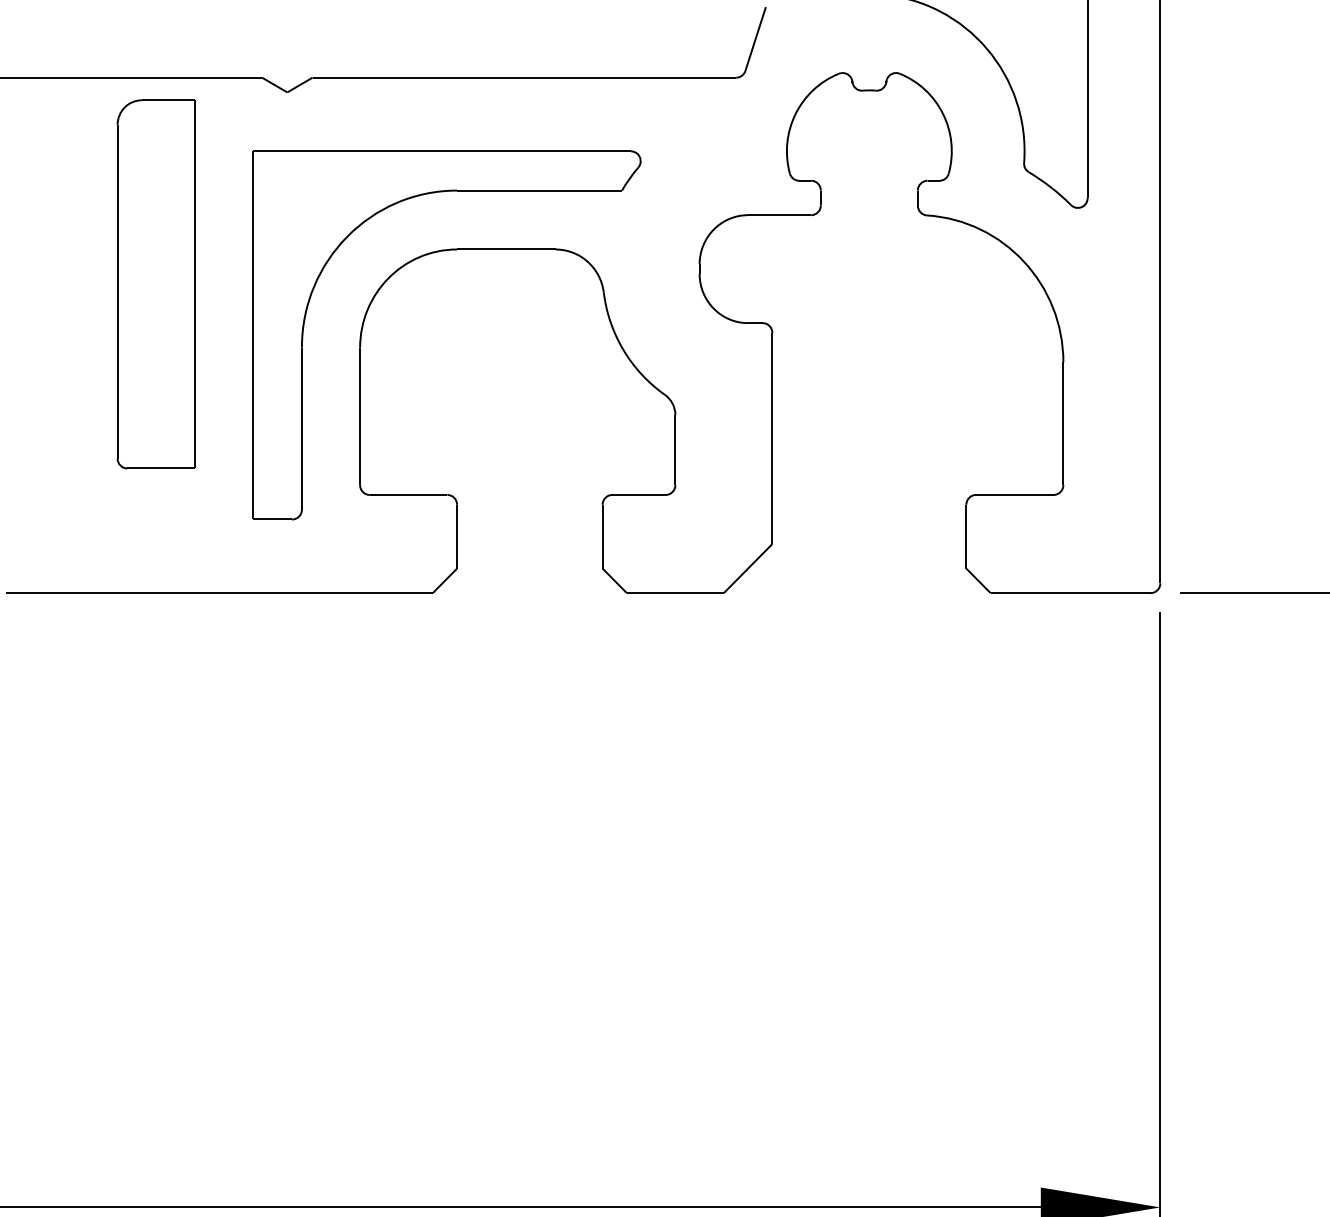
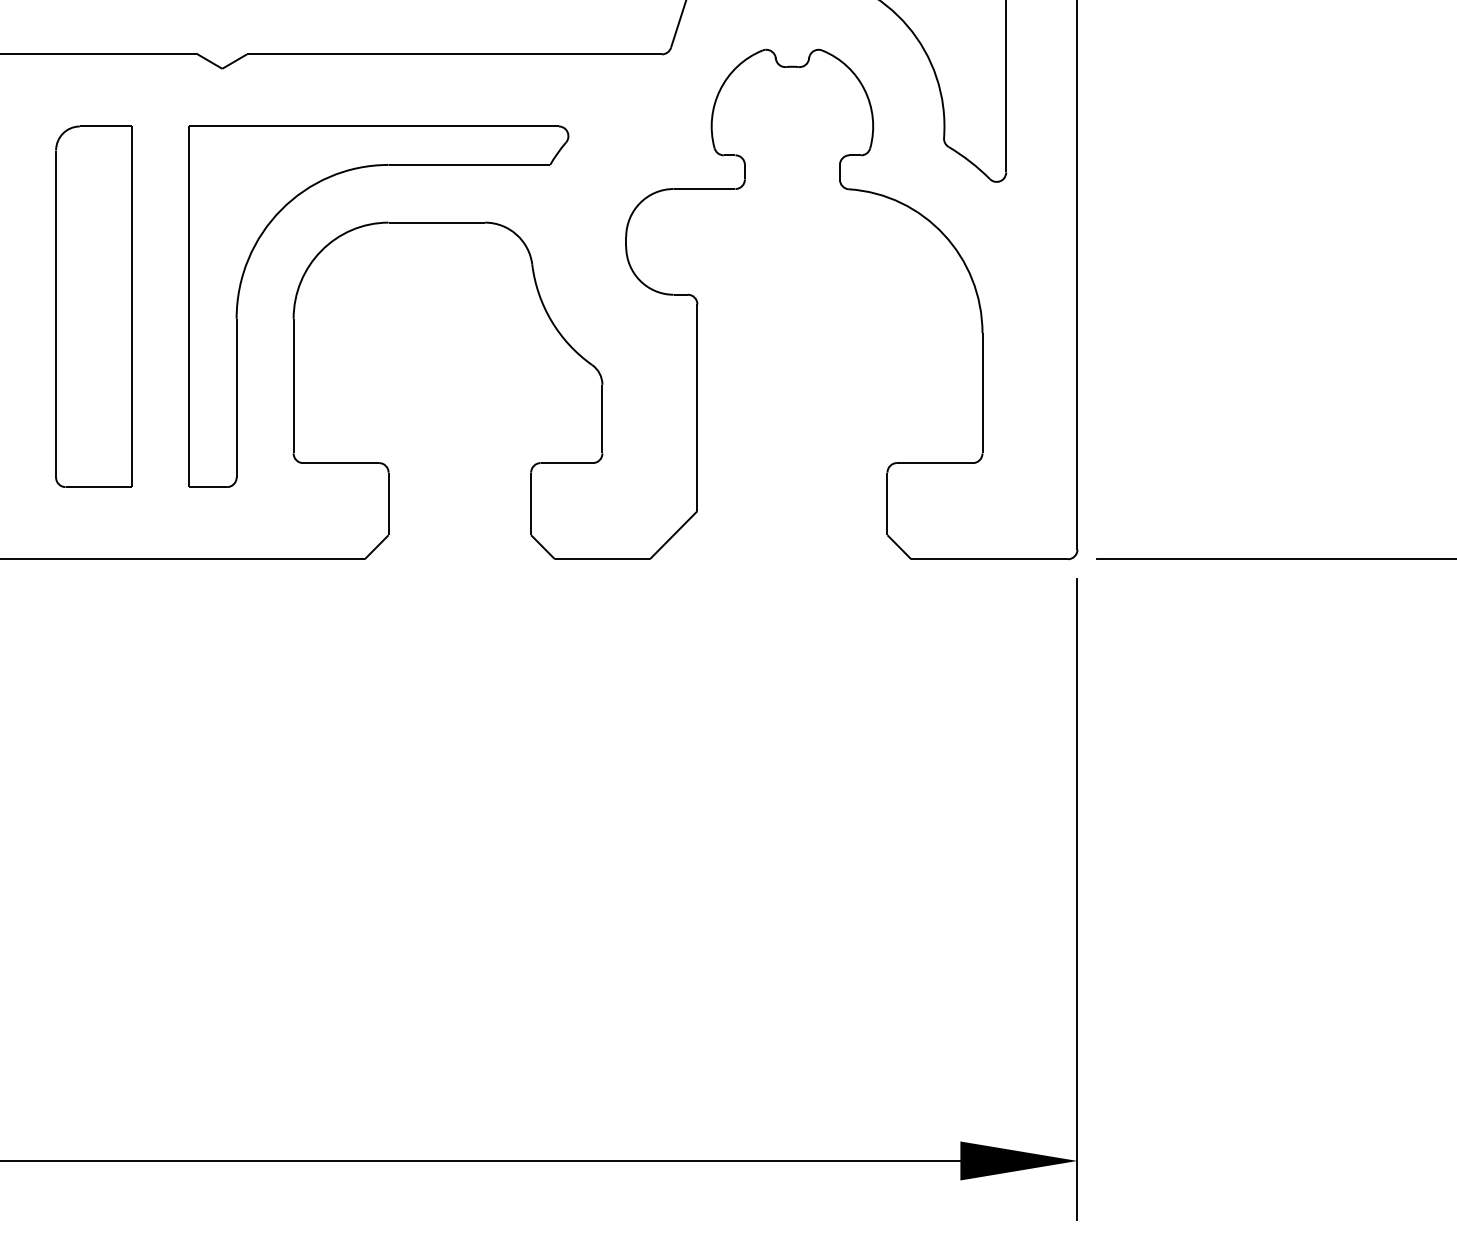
part: (155, 284) -> (93, 306), moved

